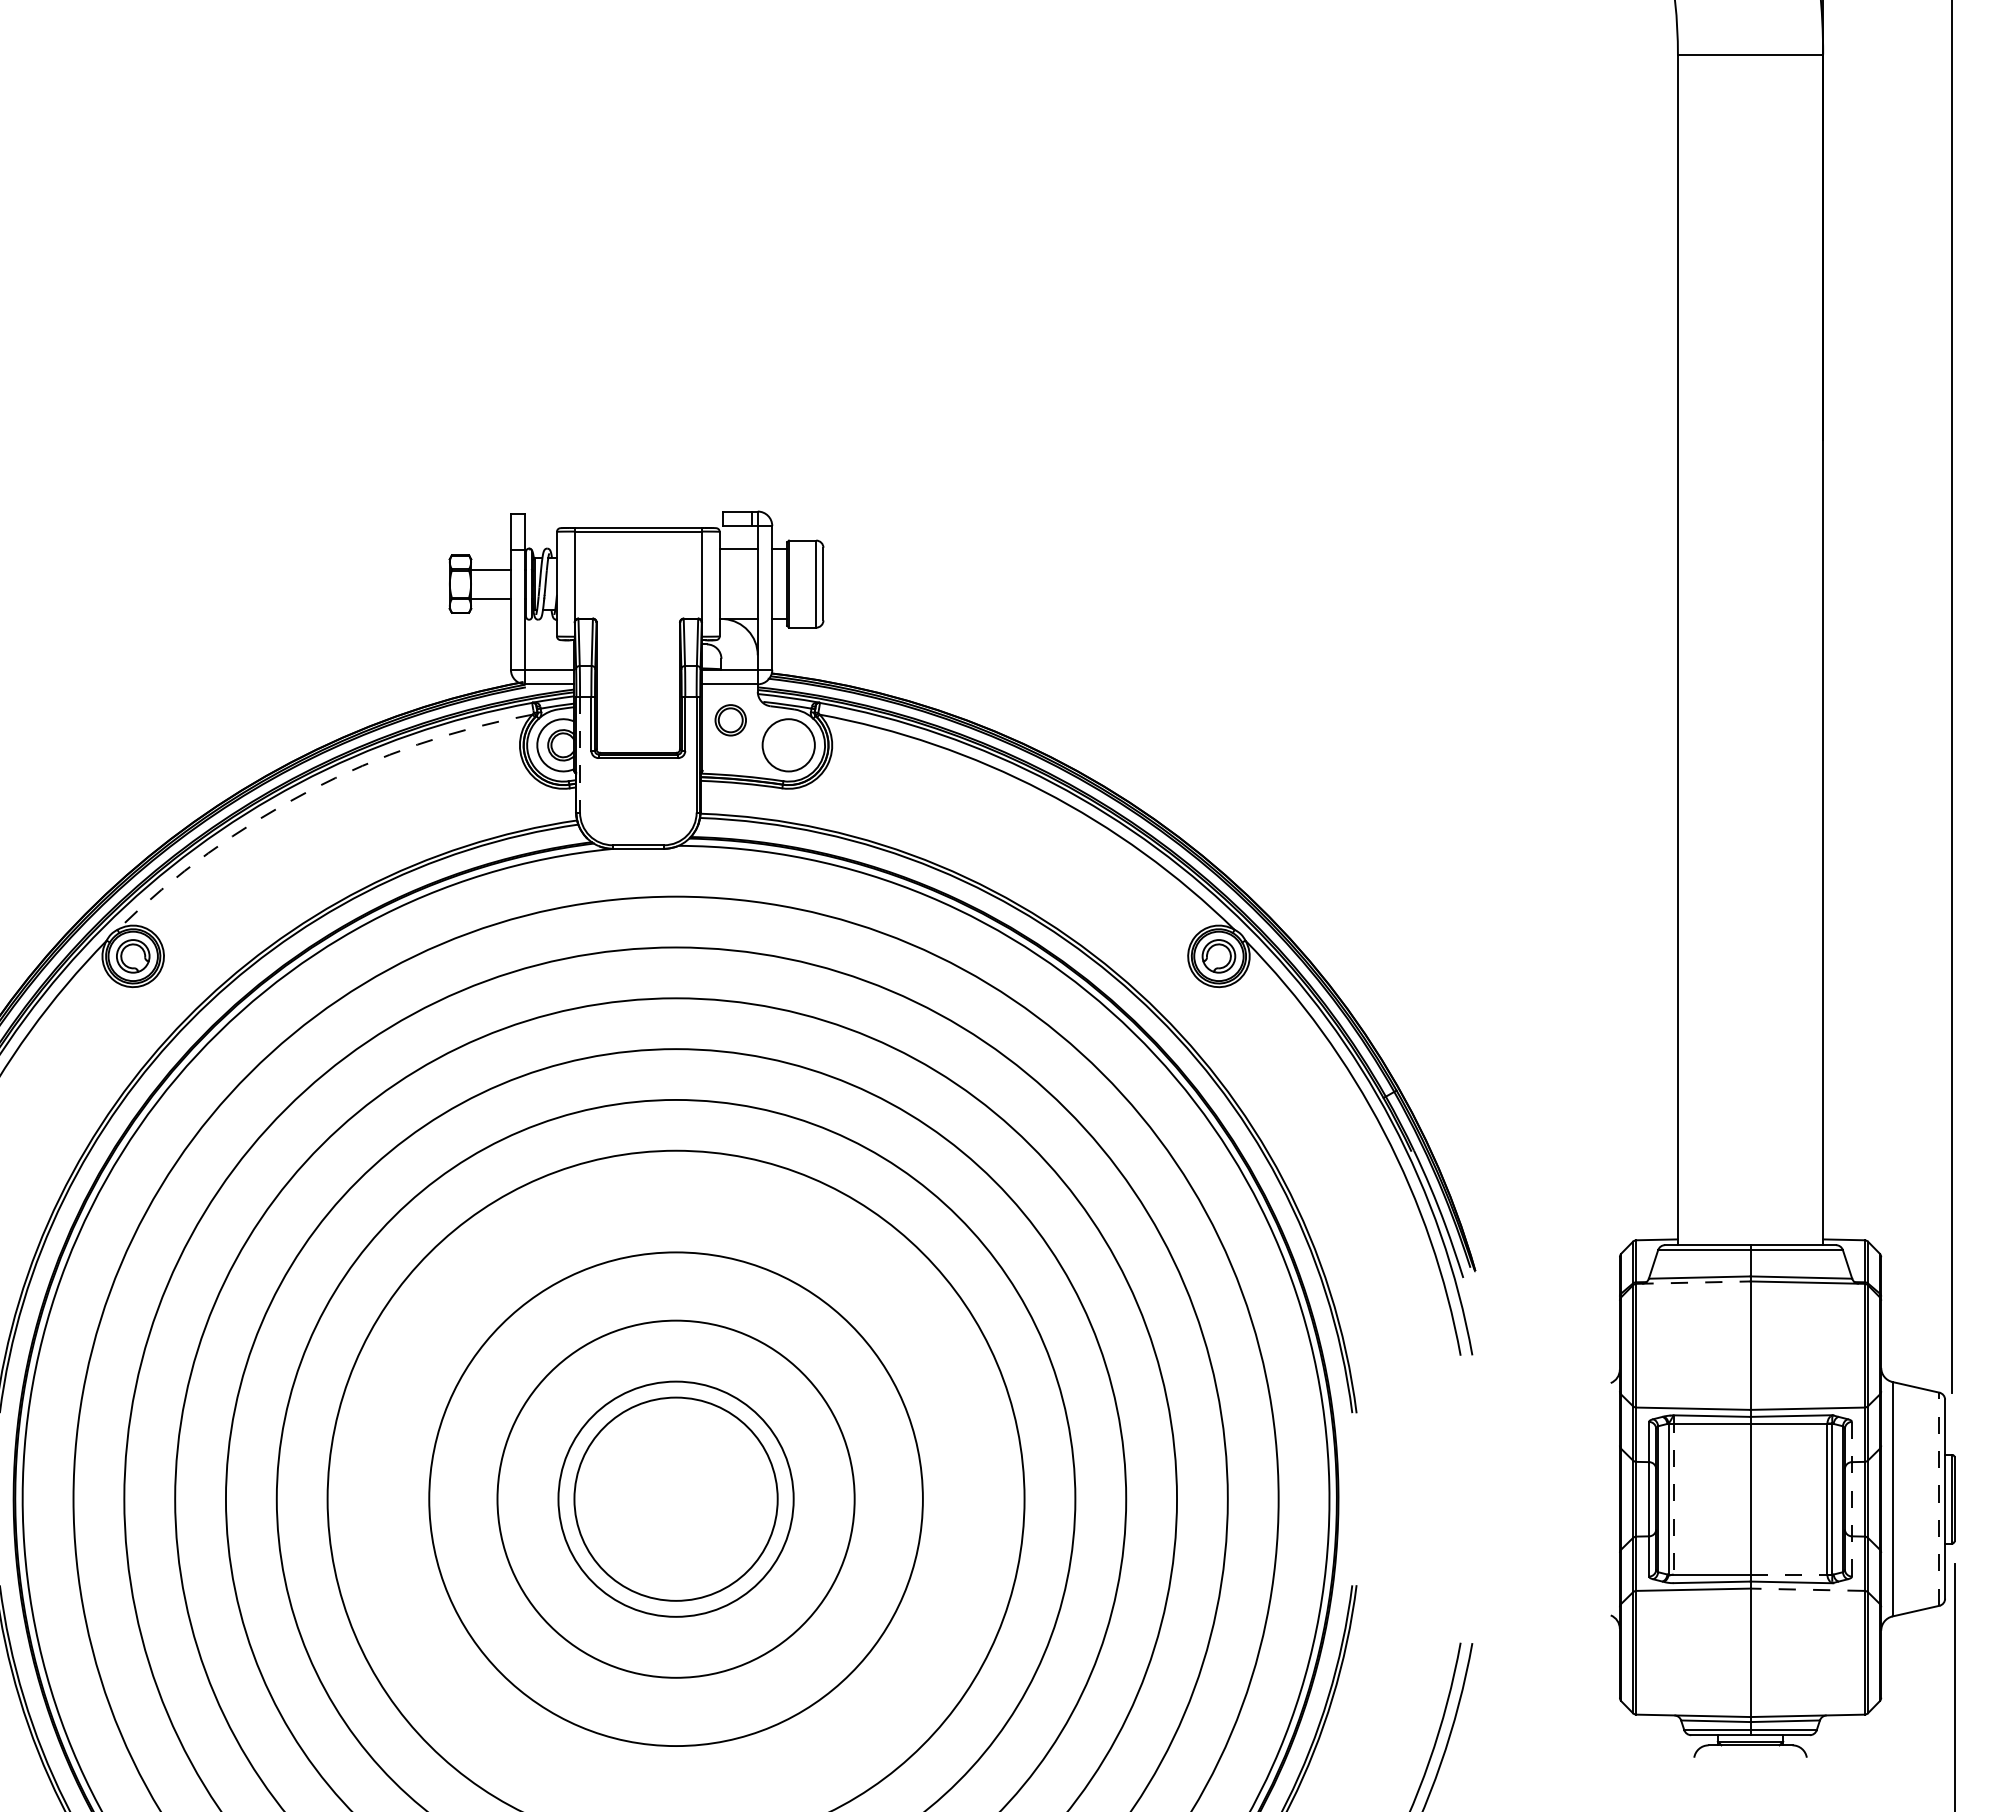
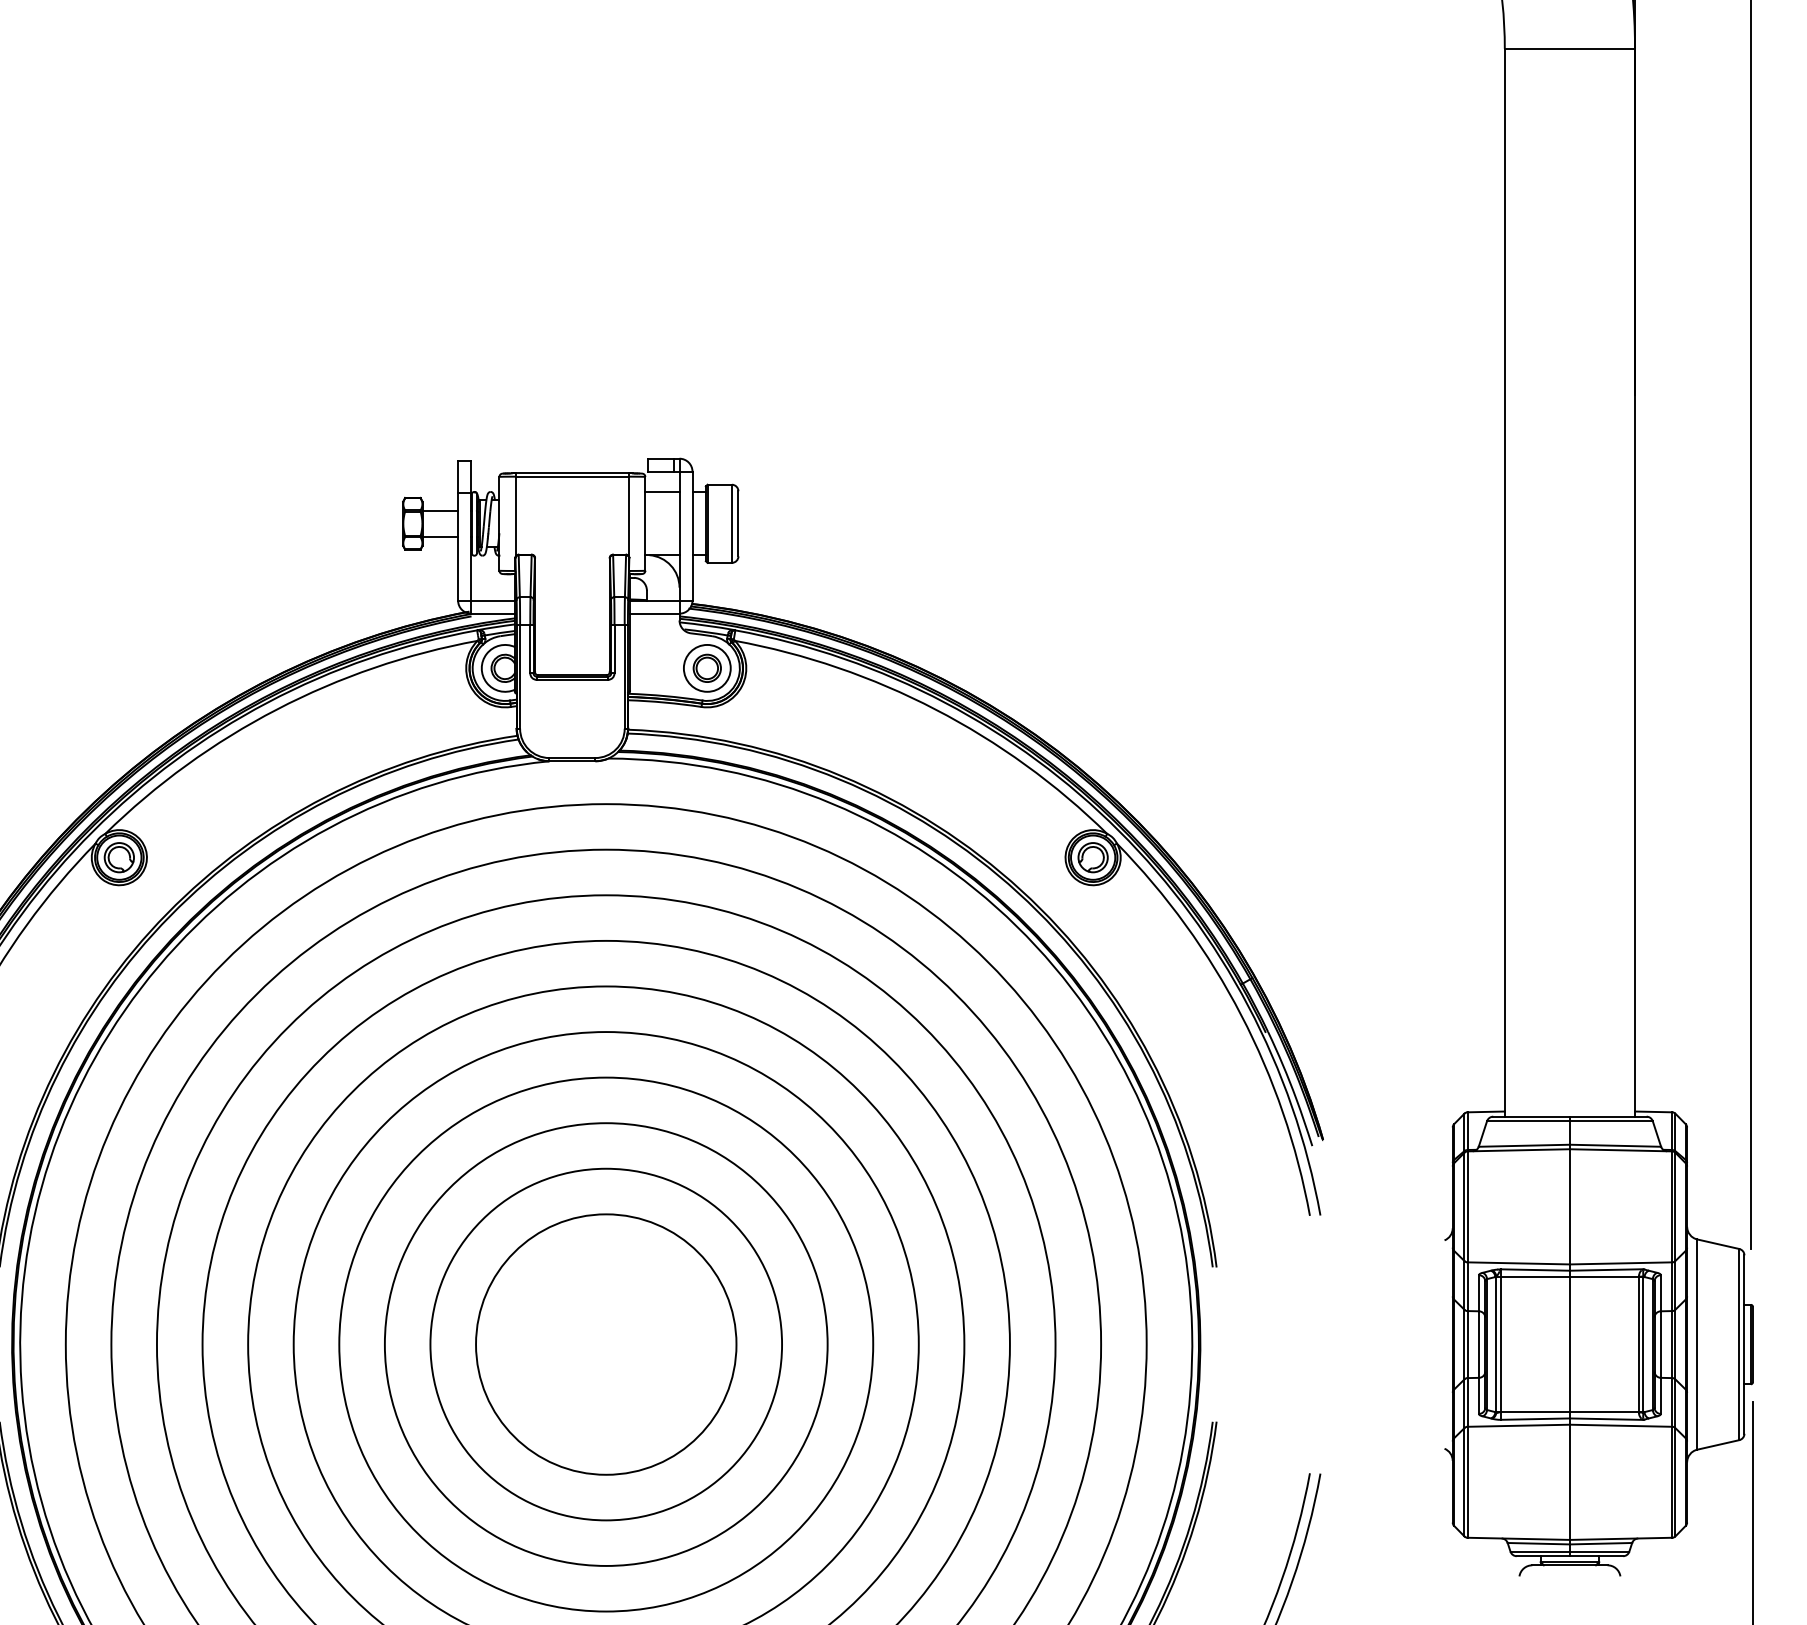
part: (730, 720) -> (707, 668), moved
line: (580, 755) -> (520, 677), dashed -> solid
arc: (308, 791) -> (276, 709), dashed -> solid
line: (1694, 1282) -> (1519, 1150), dashed -> solid
circle: (675, 1498) -> (605, 1343), size x1.67
circle: (675, 1499) -> (605, 1344), size x1.43
circle: (676, 1499) -> (606, 1344), size x1.67
line: (1673, 1499) -> (1500, 1344), dashed -> solid
line: (1852, 1499) -> (1661, 1344), dashed -> solid
line: (1939, 1499) -> (1739, 1344), dashed -> solid
line: (1792, 1574) -> (1607, 1412), dashed -> solid
line: (1807, 1589) -> (1621, 1425), dashed -> solid

